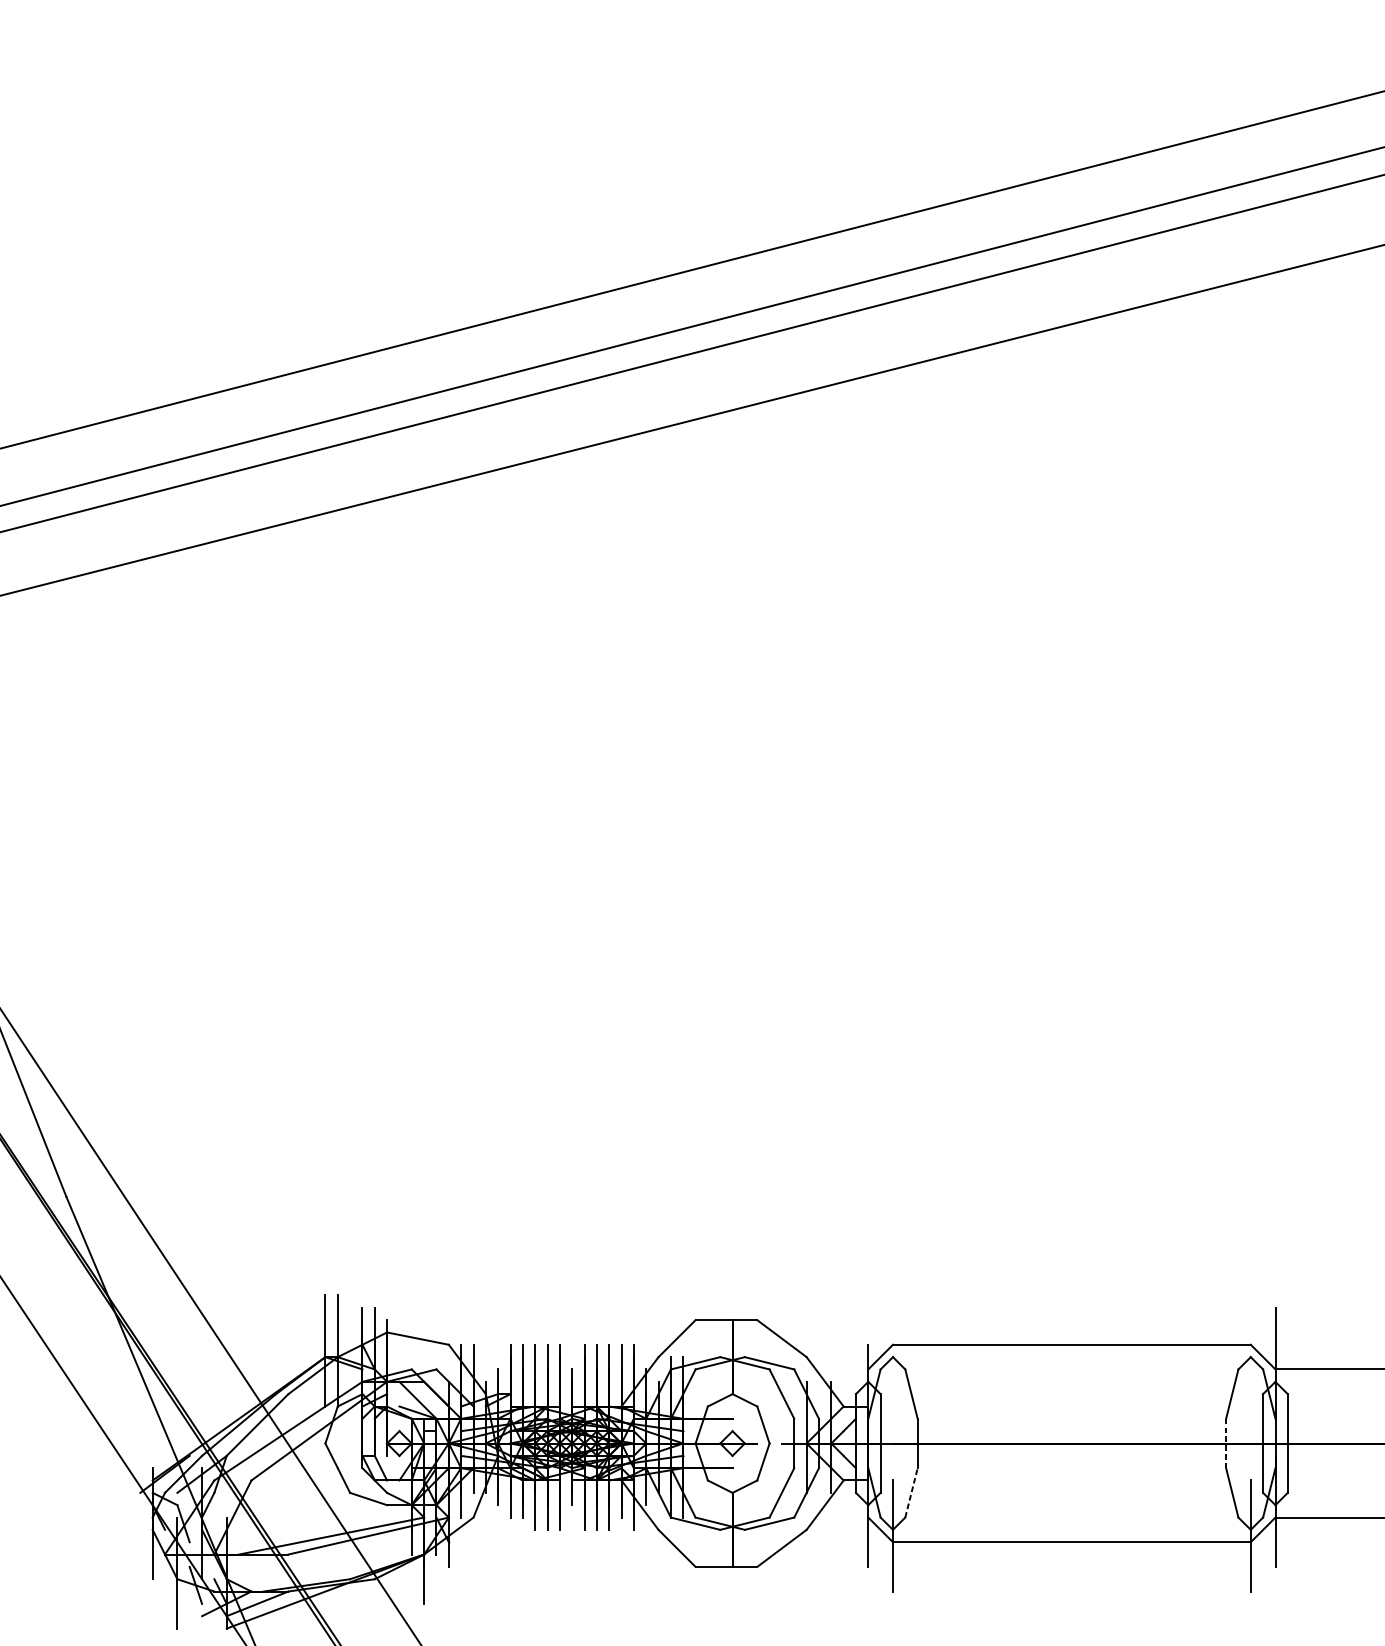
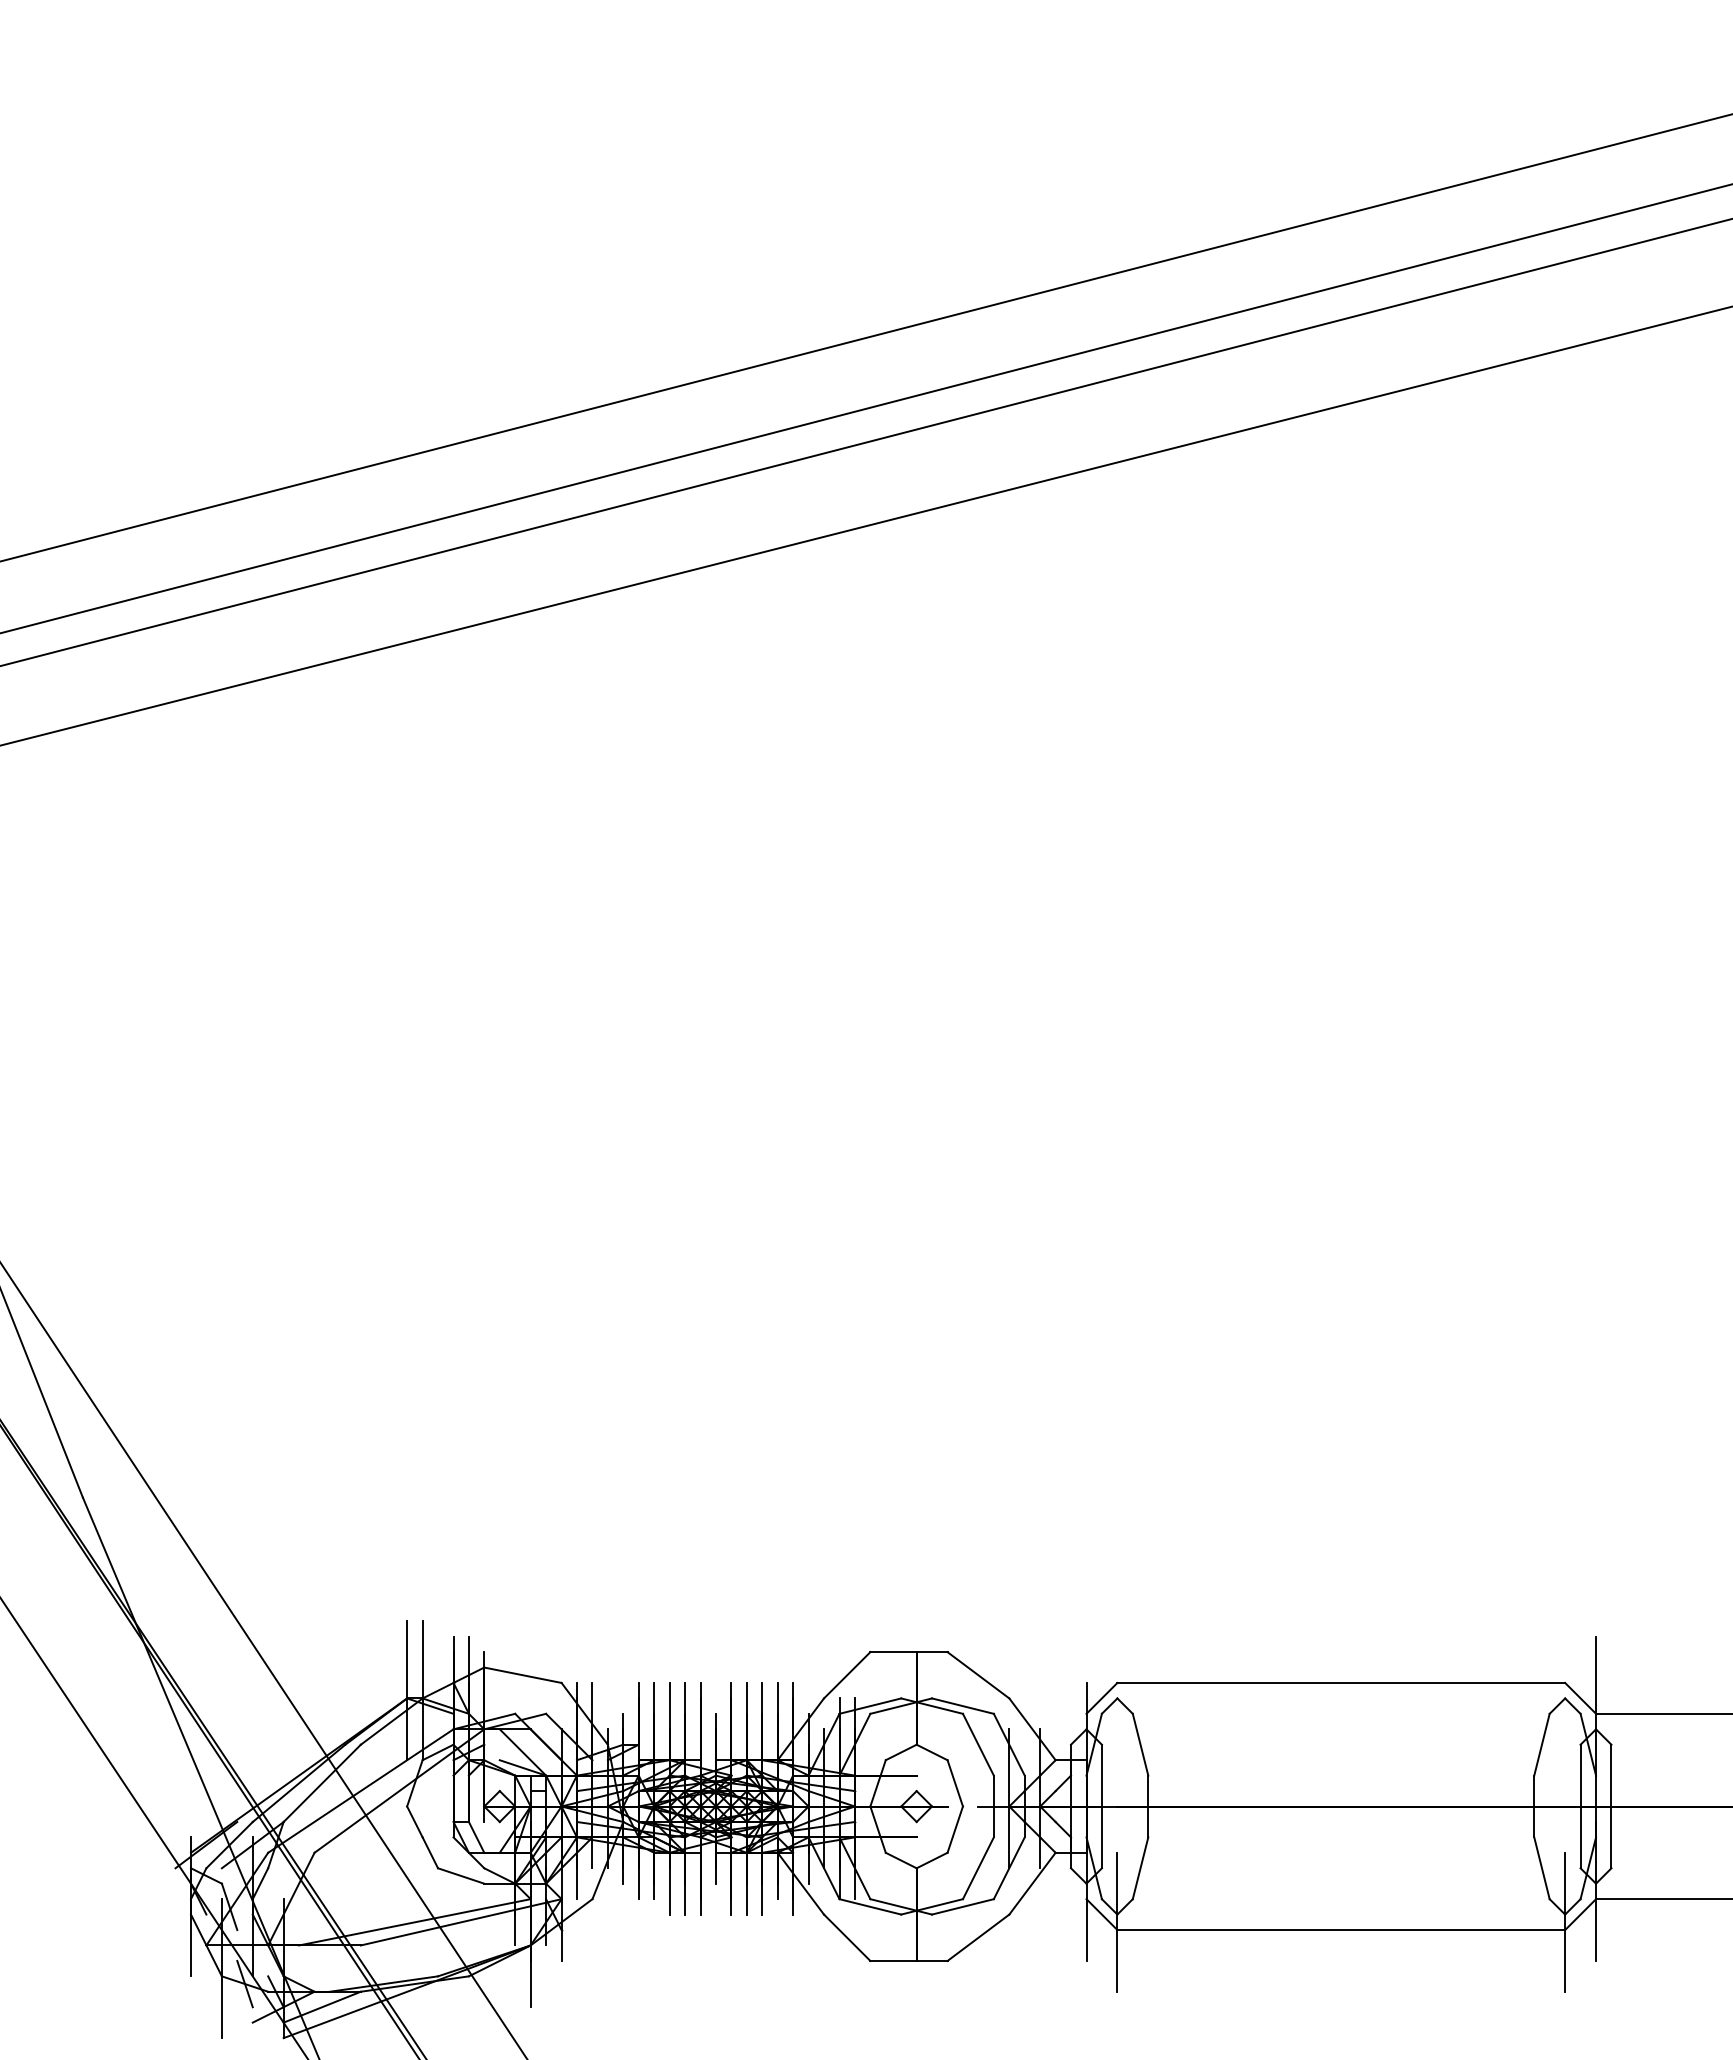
line: (1226, 1443) -> (1534, 1806), dashed -> solid
line: (911, 1493) -> (1140, 1868), dashed -> solid

